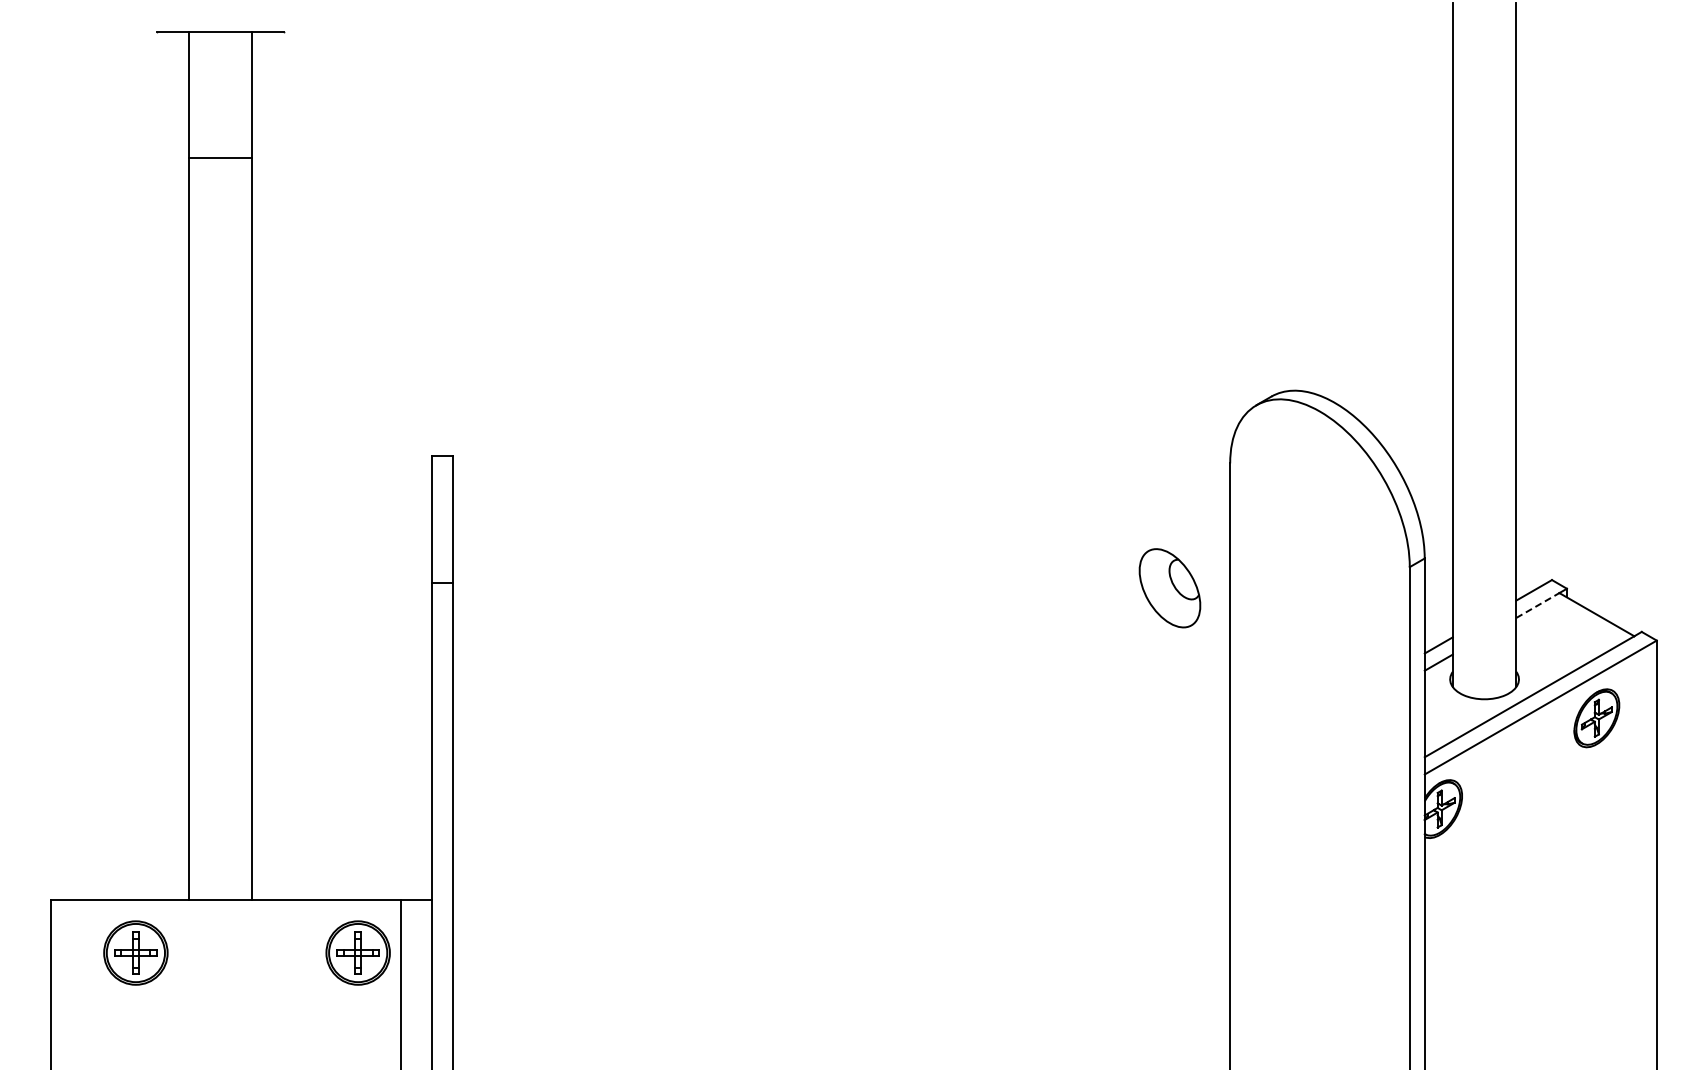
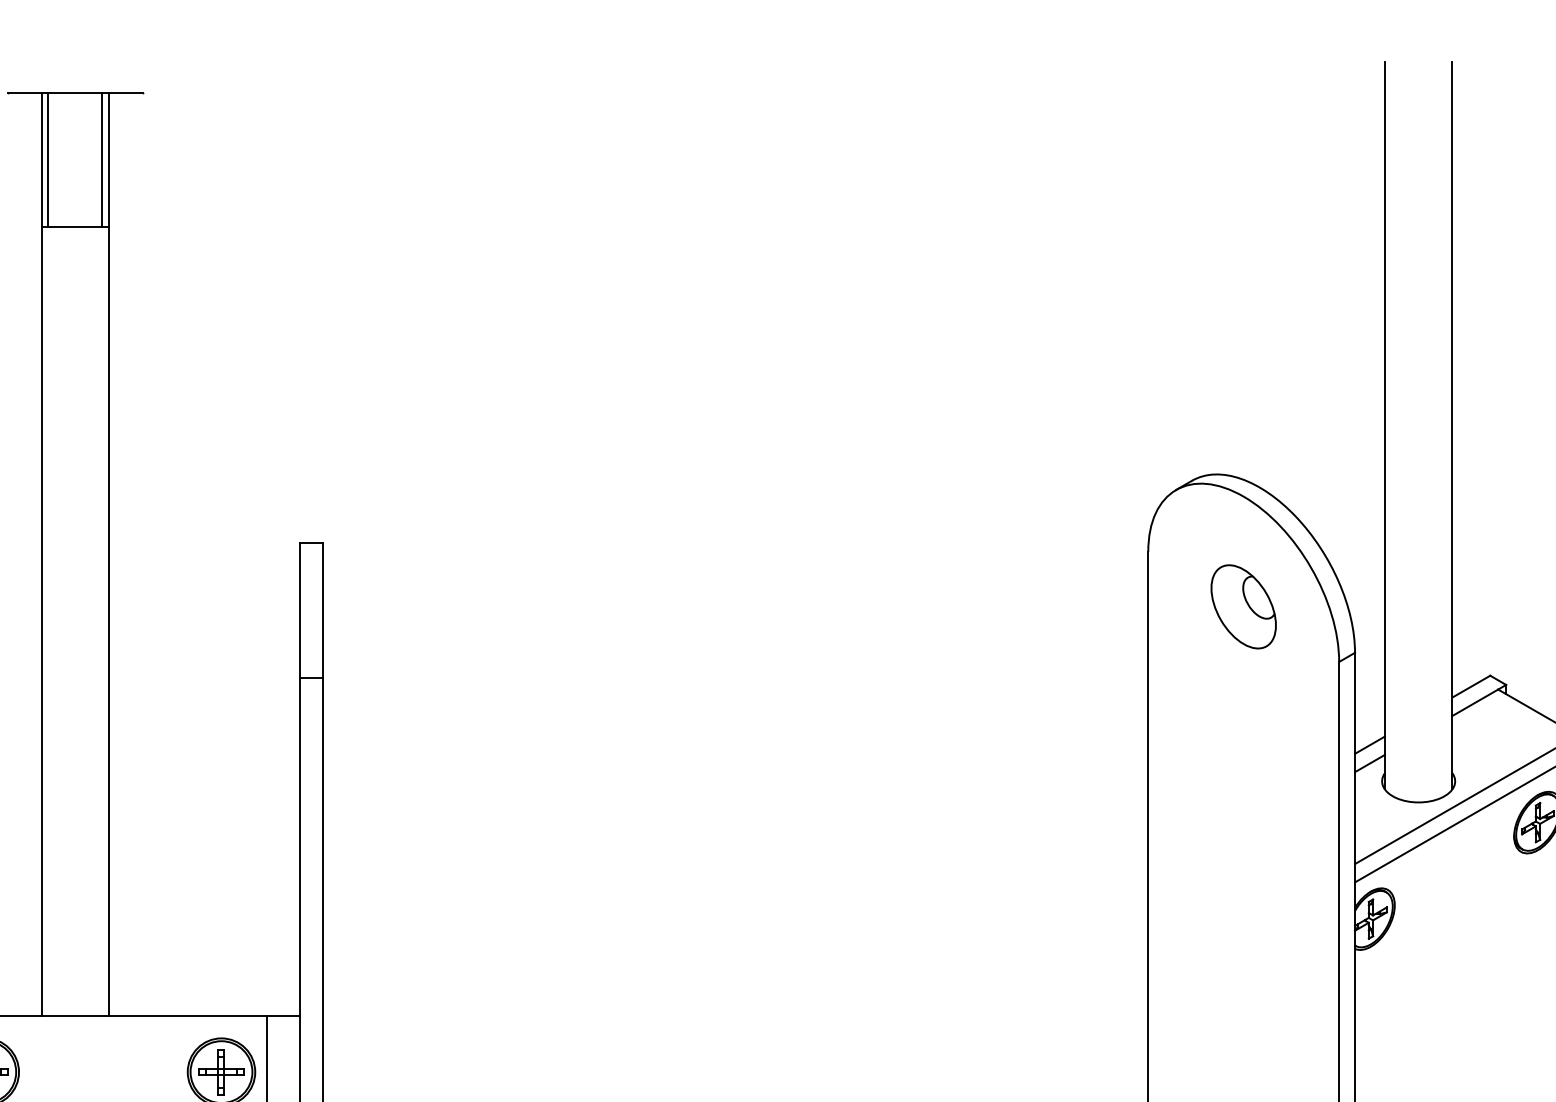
line: (195, 94) -> (48, 159), added
line: (245, 94) -> (101, 159), added
part: (1169, 588) -> (1243, 607), moved
line: (1537, 605) -> (1474, 702), dashed -> solid

